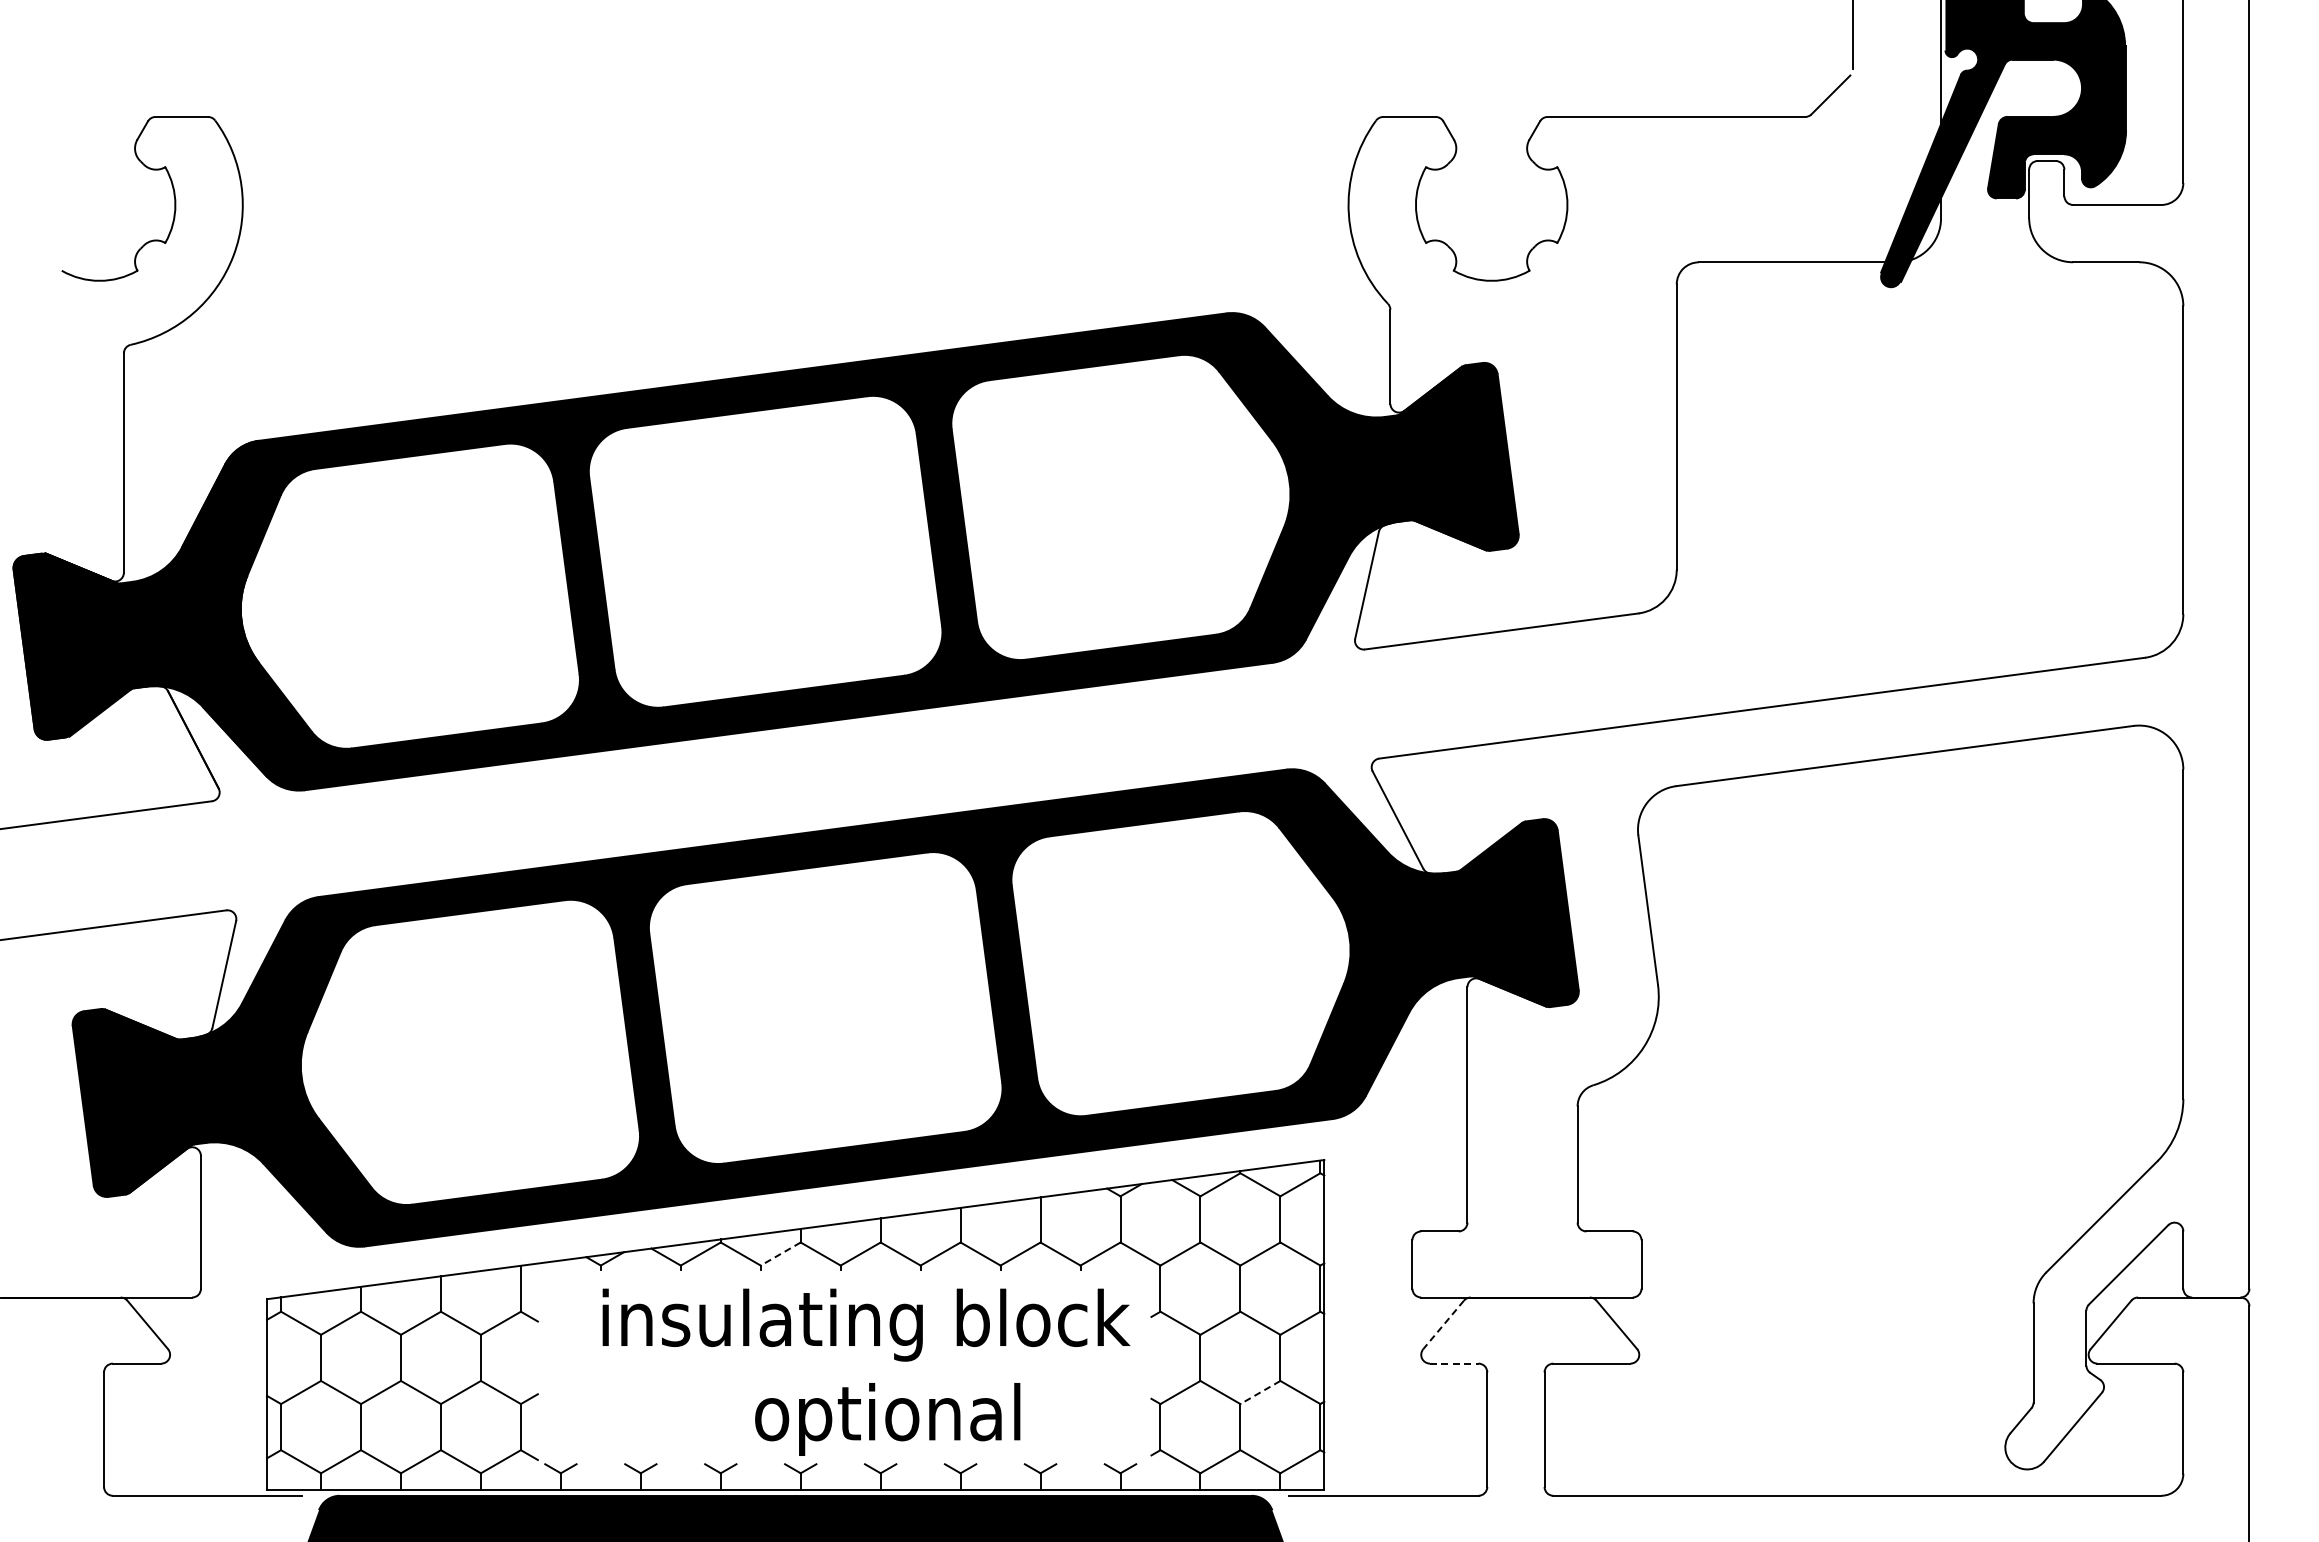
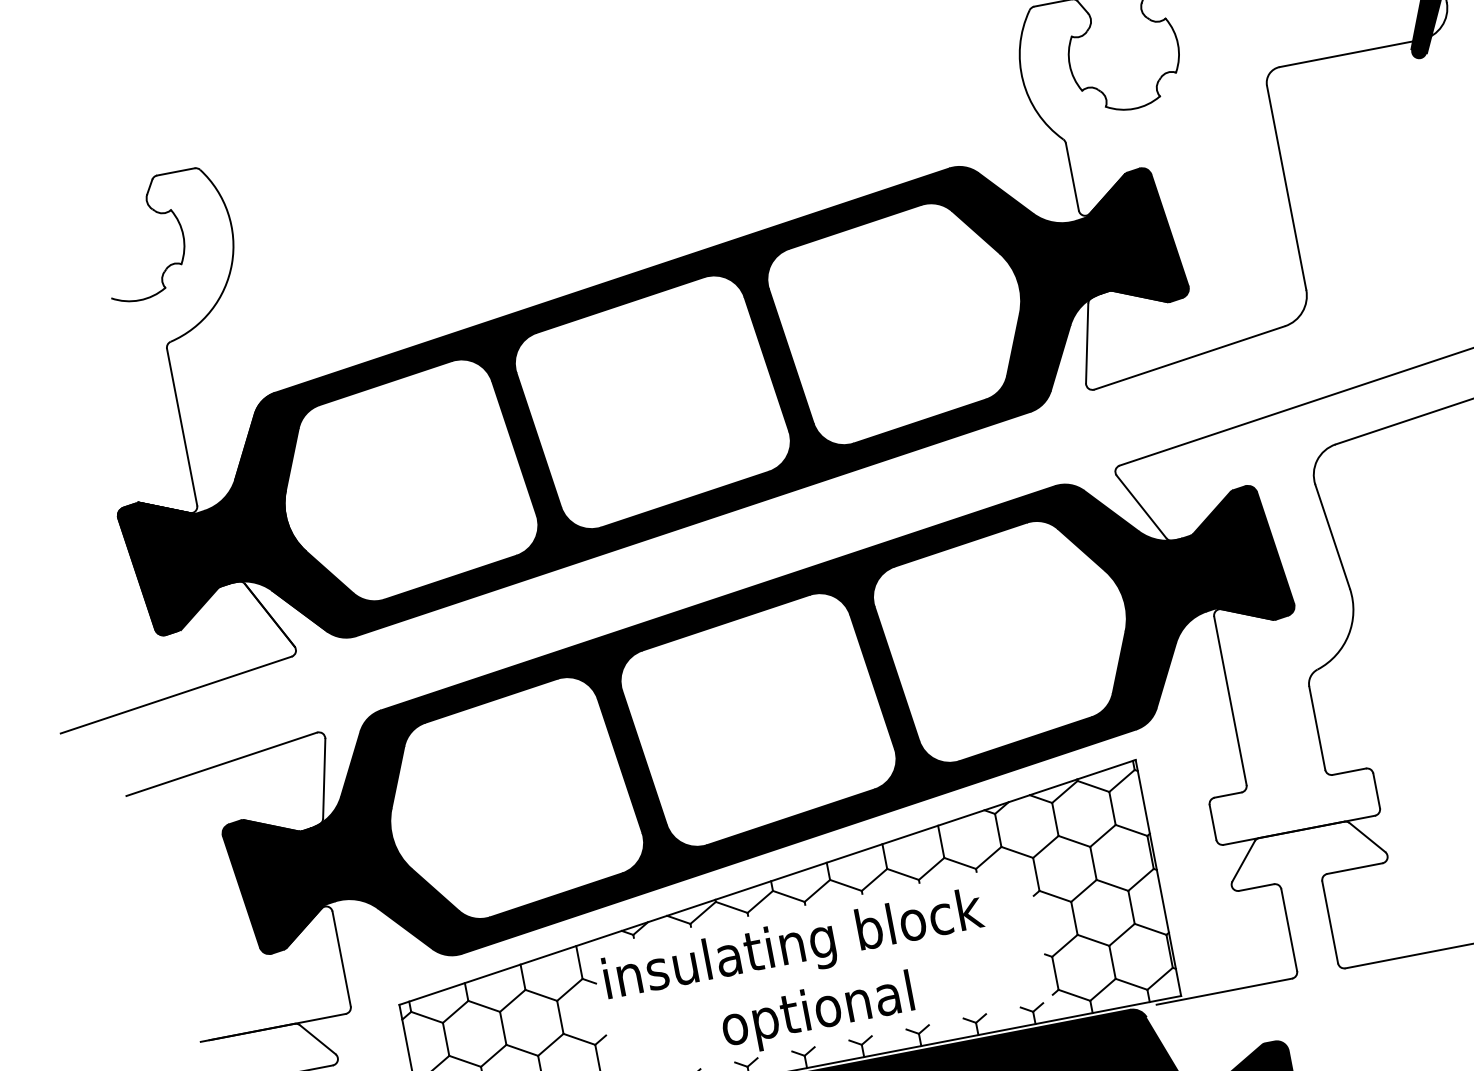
line: (780, 1254) -> (760, 902), dashed -> solid
text: (866, 1324) -> (794, 947), moved
line: (1443, 1324) -> (1243, 861), dashed -> solid
line: (1454, 1363) -> (1256, 887), dashed -> solid
line: (1259, 1392) -> (1121, 934), dashed -> solid
text: (887, 1419) -> (817, 1013), moved

